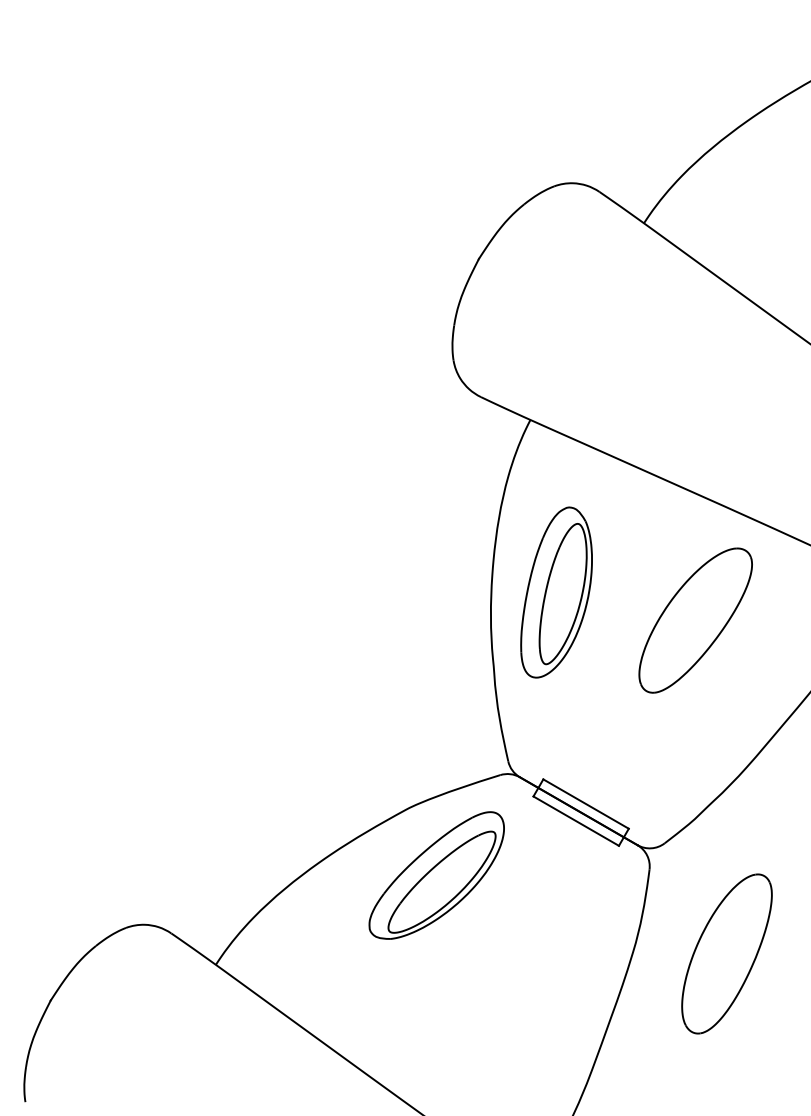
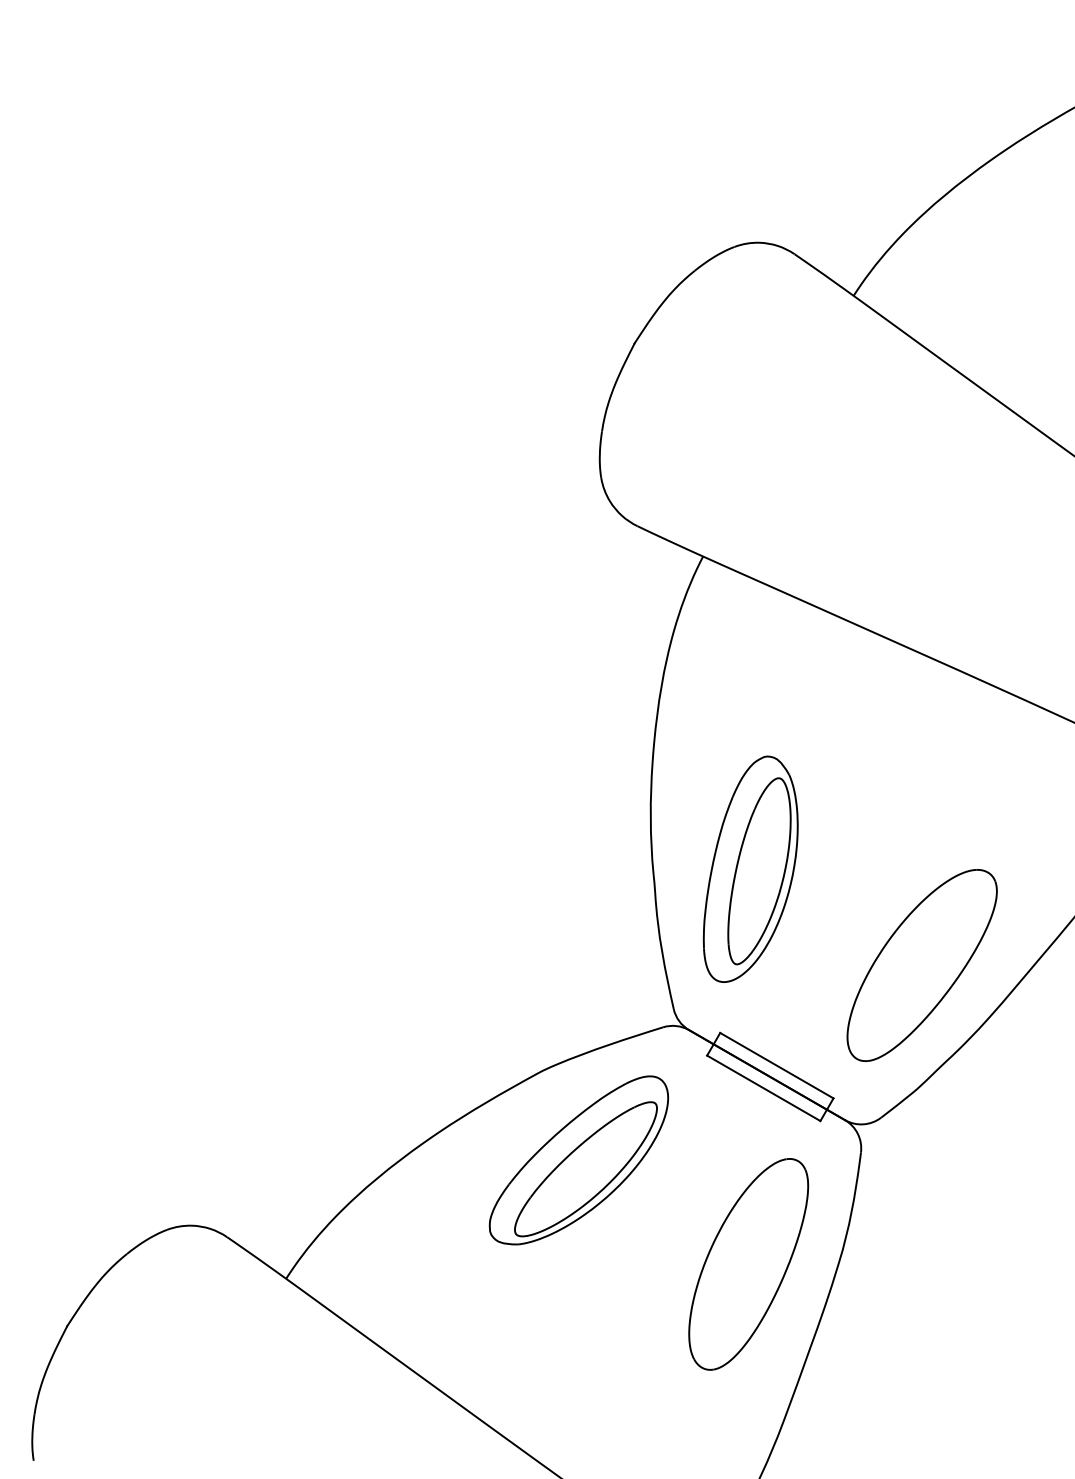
part: (556, 591) -> (750, 868), moved
part: (695, 620) -> (921, 965), moved
part: (726, 954) -> (748, 1264), moved

